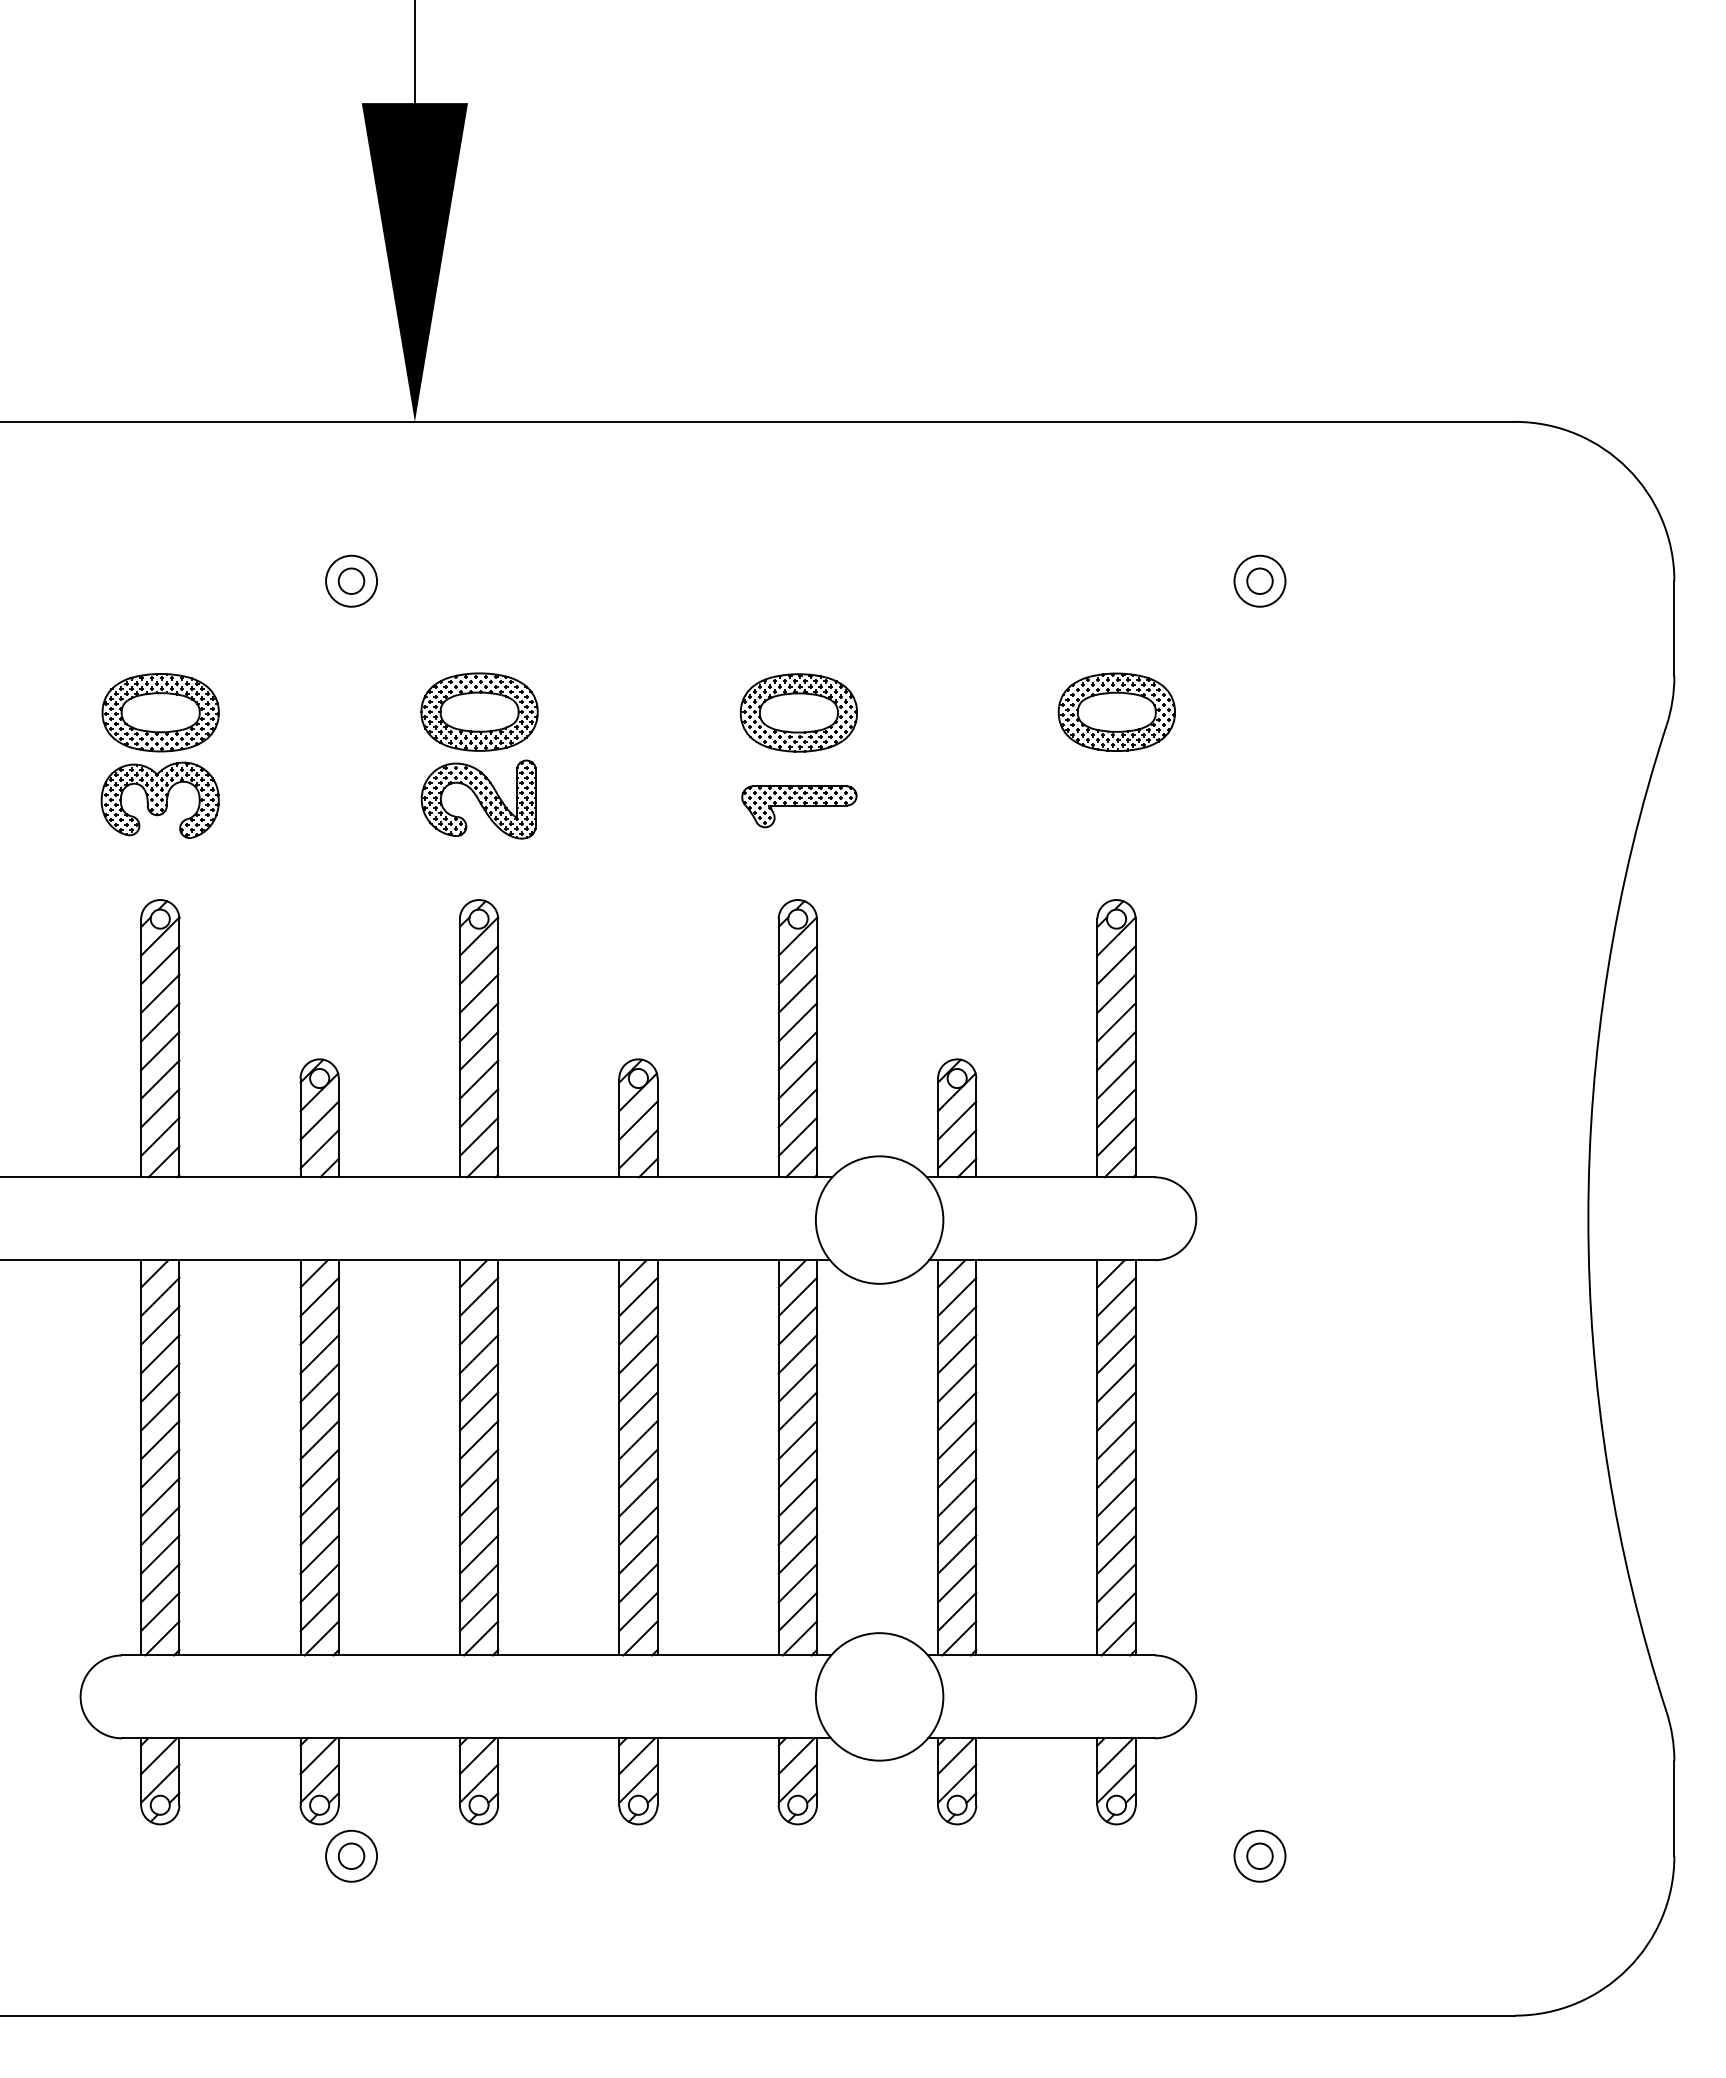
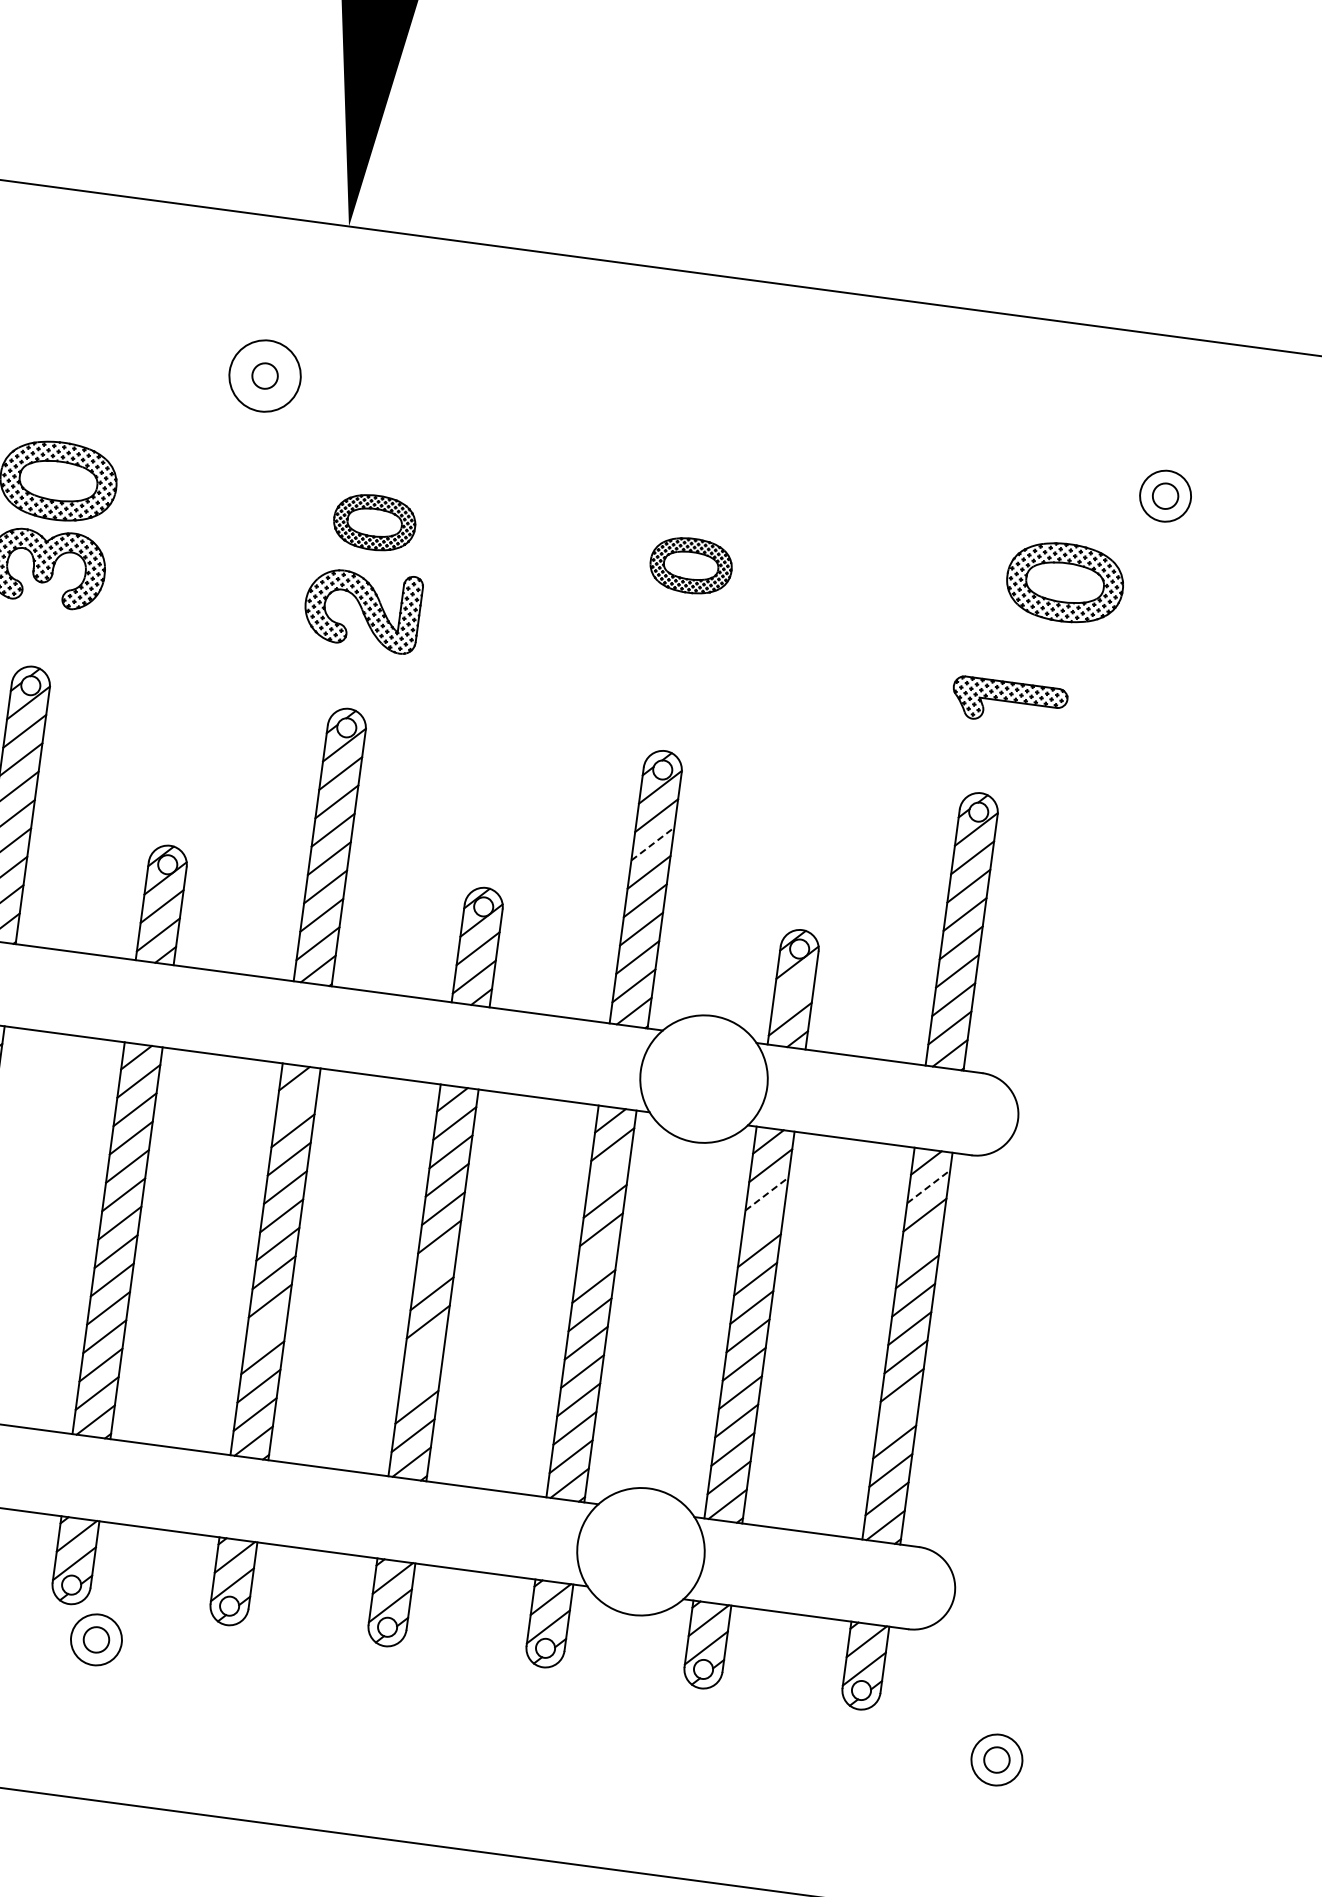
circle: (351, 580) -> (265, 375), size x1.4
part: (479, 711) -> (374, 522), size x0.7
part: (1116, 711) -> (1064, 581), moved
part: (798, 712) -> (690, 565), size x0.7
part: (799, 806) -> (1009, 702), moved
line: (798, 993) -> (653, 843), solid -> dashed
line: (957, 1120) -> (794, 990), removed
line: (478, 1296) -> (296, 1101), removed
line: (1116, 1296) -> (928, 1186), solid -> dashed
line: (797, 1325) -> (608, 1172), removed
line: (957, 1325) -> (767, 1193), solid -> dashed
line: (957, 1354) -> (763, 1222), removed
line: (1116, 1354) -> (921, 1243), removed
line: (797, 1411) -> (597, 1258), removed
line: (638, 1440) -> (435, 1265), removed
line: (478, 1525) -> (266, 1328), removed
line: (638, 1525) -> (424, 1349), removed
line: (1116, 1525) -> (898, 1413), removed
line: (638, 1554) -> (420, 1378), removed

